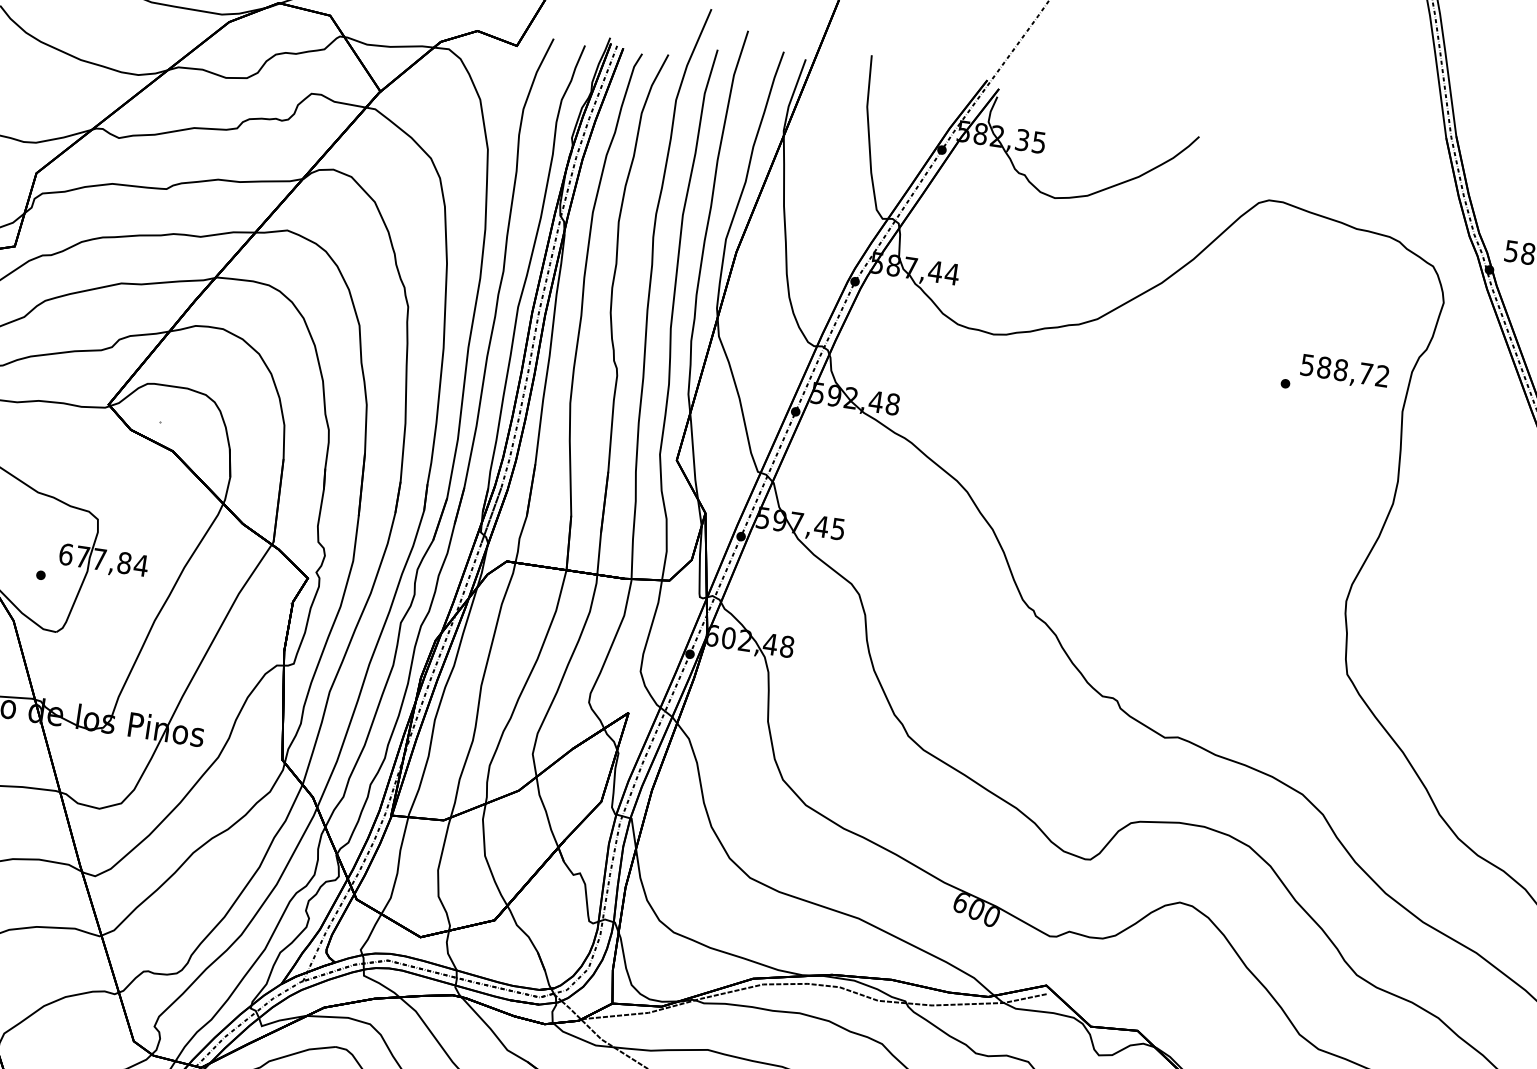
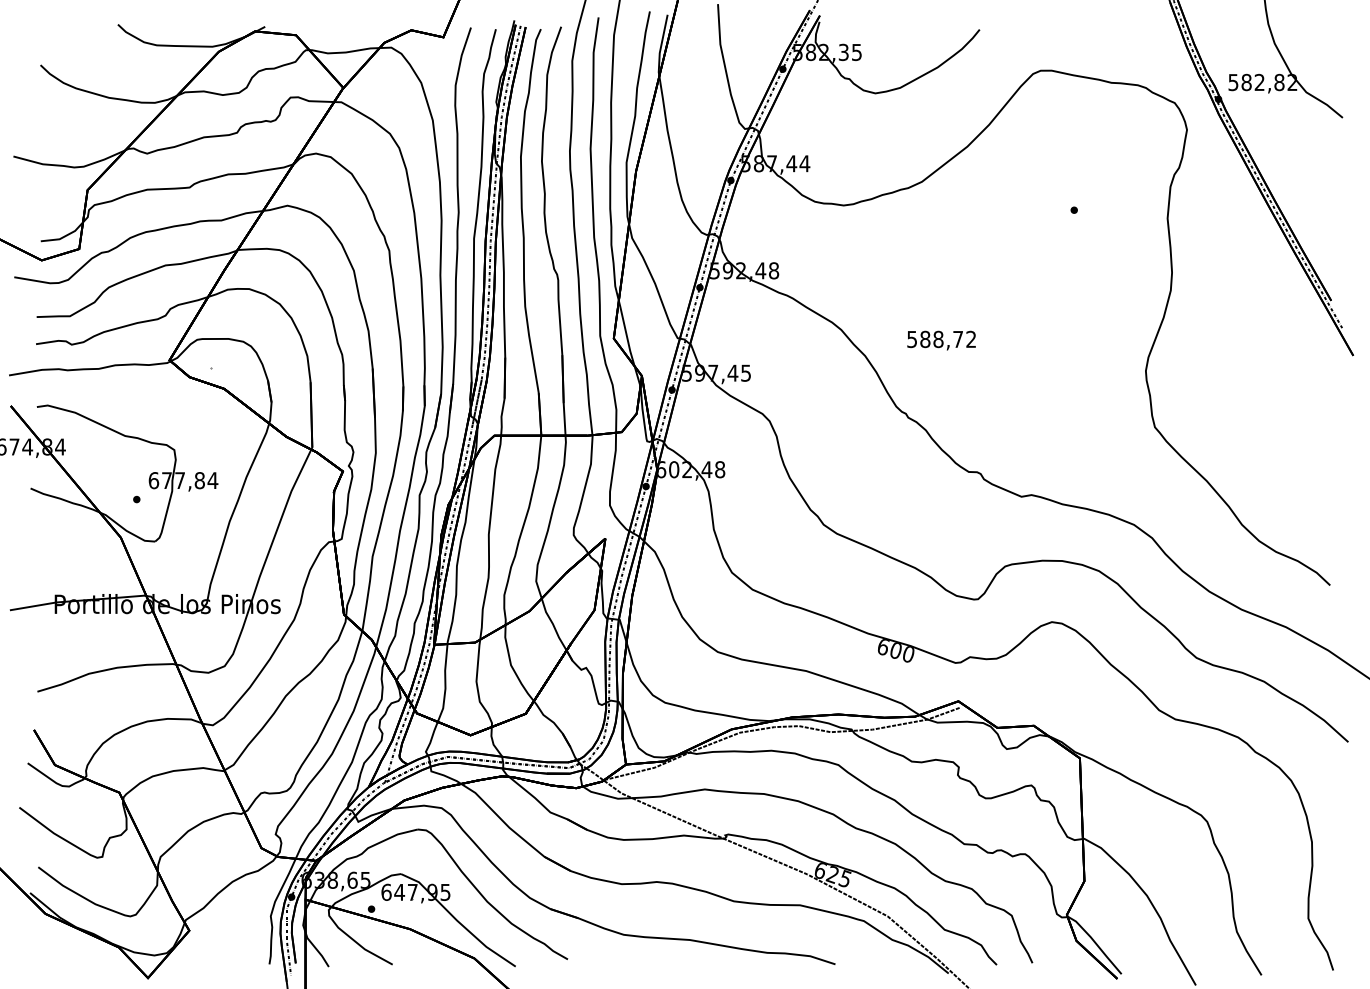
text: (1344, 372) -> (941, 340), moved

